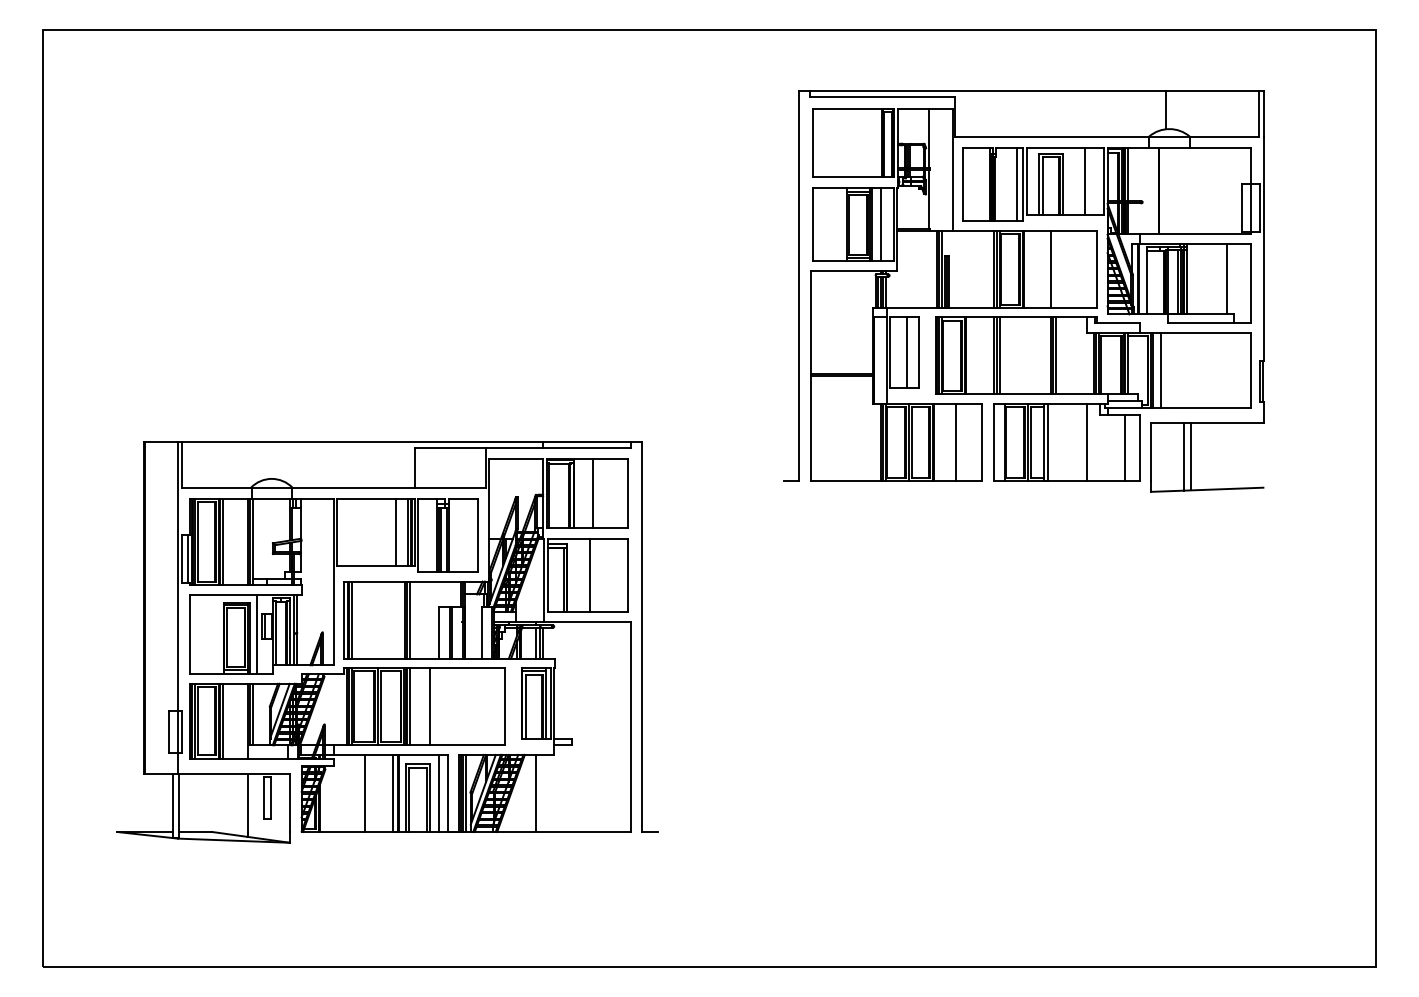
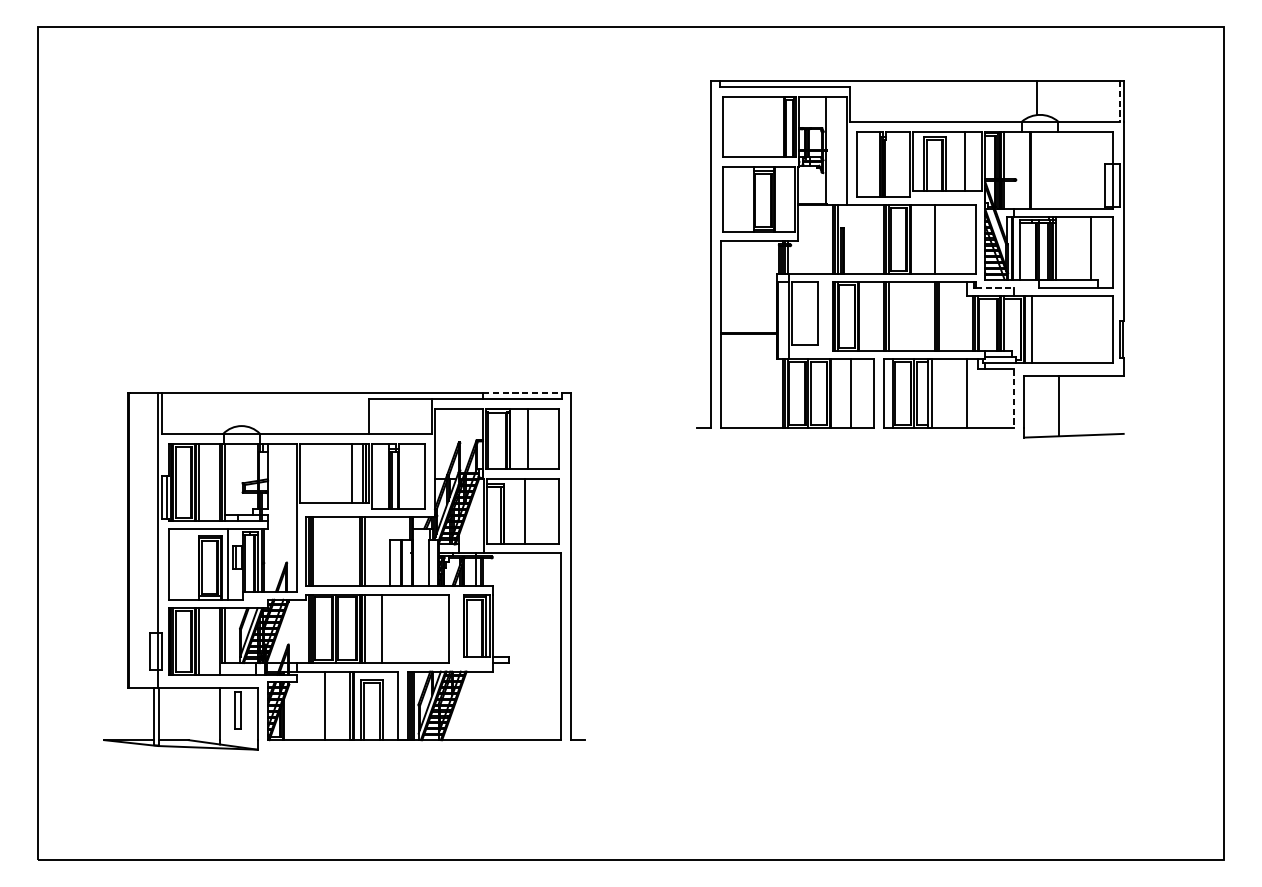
line: (1259, 113) -> (1120, 101), solid -> dashed
line: (1016, 184) -> (904, 164), removed
line: (881, 224) -> (783, 199), removed
line: (1118, 323) -> (994, 287), solid -> dashed
line: (907, 352) -> (807, 313), removed
line: (587, 441) -> (522, 392), solid -> dashed
line: (1124, 448) -> (1000, 399), removed
line: (1139, 448) -> (1013, 399), solid -> dashed
line: (1184, 456) -> (1053, 406), removed
line: (439, 792) -> (390, 705), removed
line: (535, 792) -> (476, 705), removed

